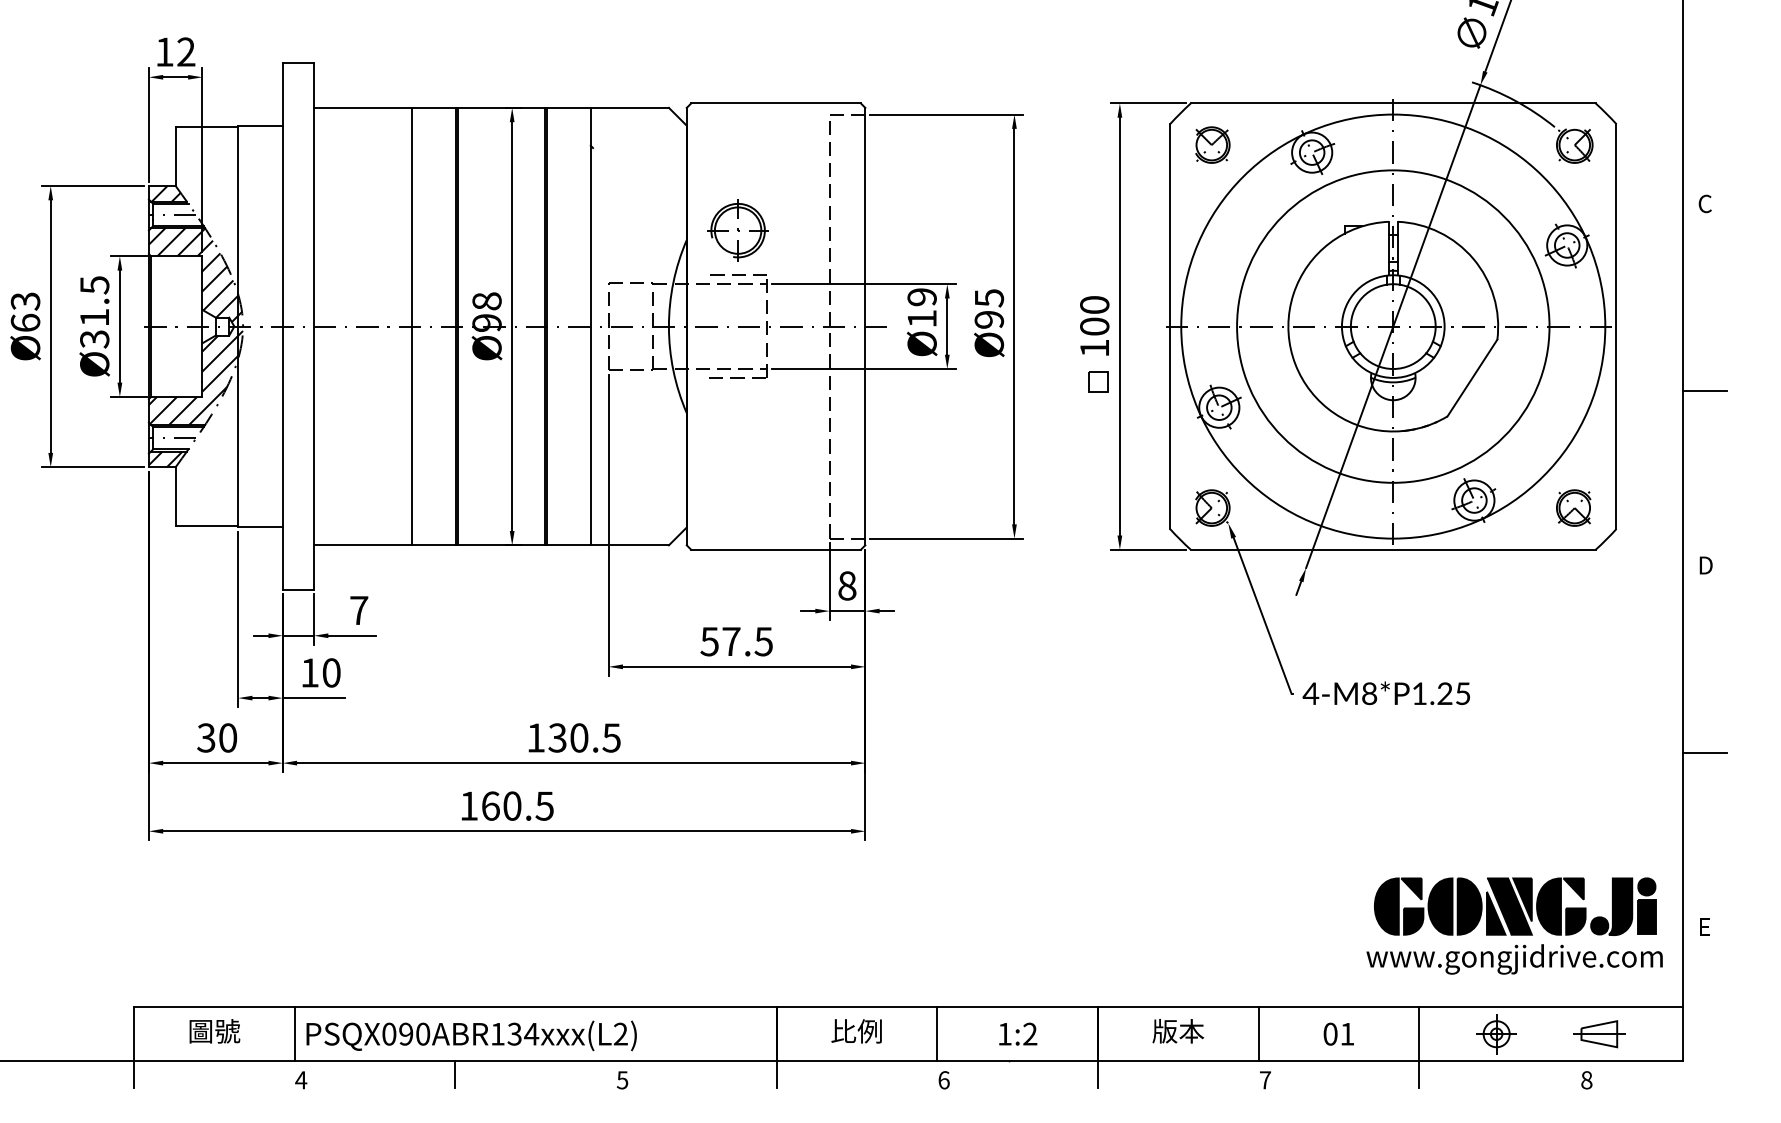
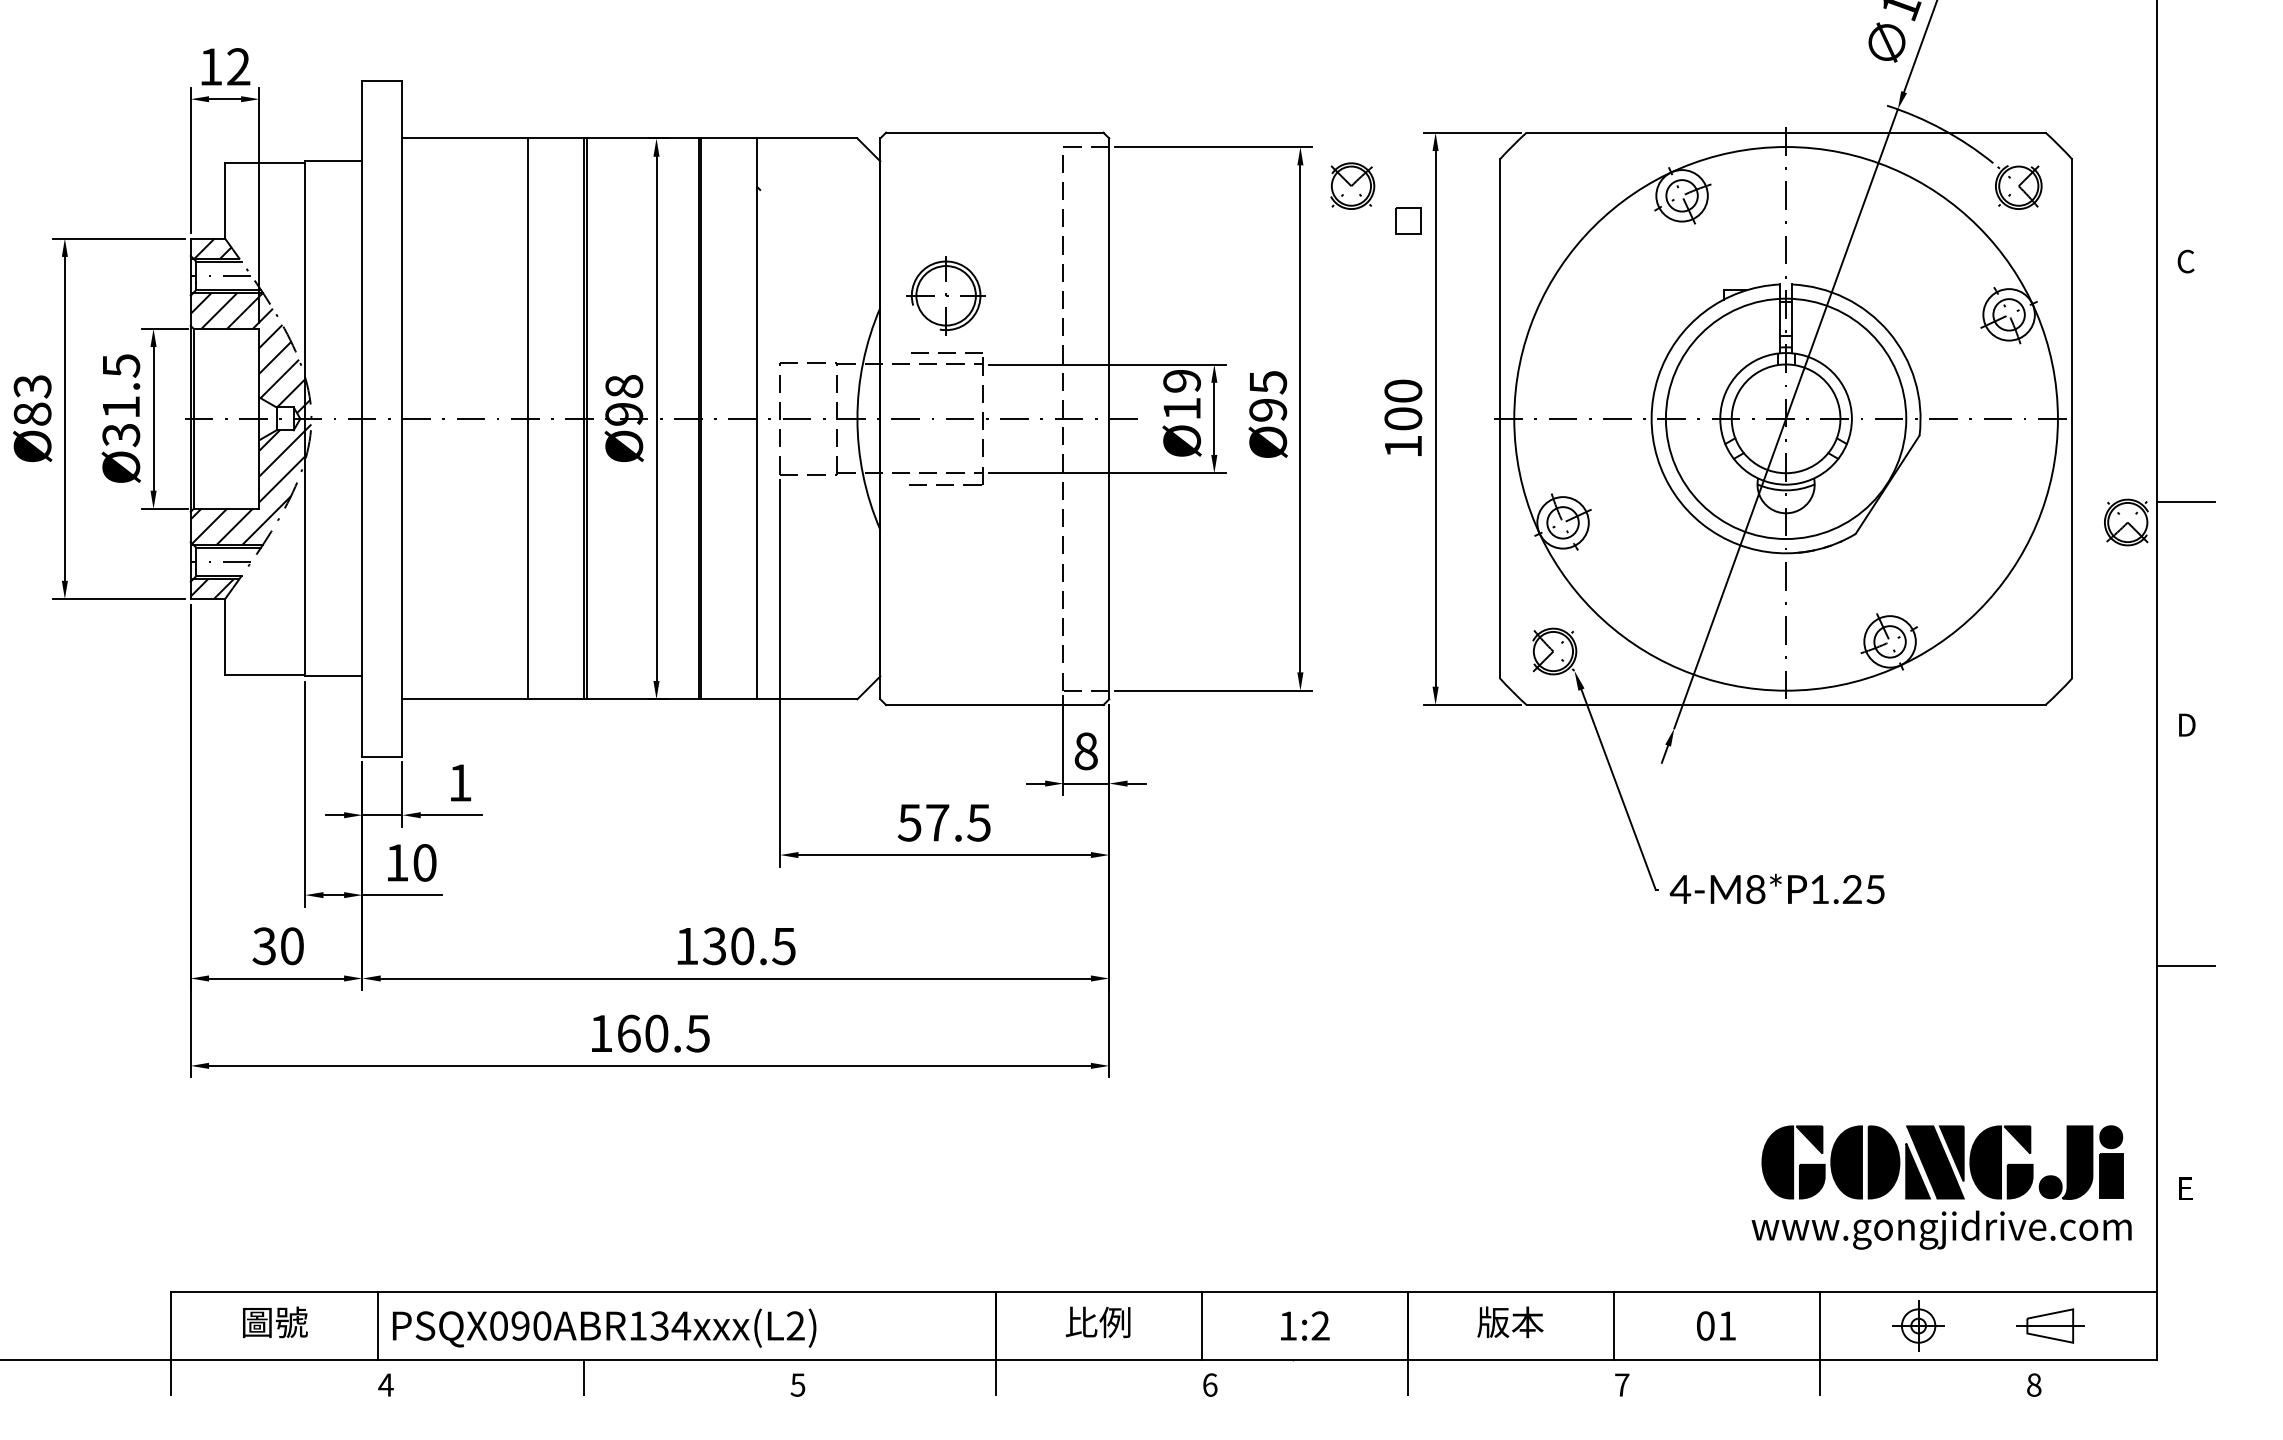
part: (1212, 144) -> (1352, 185), moved
text: (25, 322) -> (32, 413), Ø63 -> Ø83
circle: (1392, 326) -> (1785, 418), size x0.6
part: (1098, 381) -> (1408, 220), moved
part: (1573, 508) -> (2126, 522), moved
text: (359, 610) -> (460, 782), 7 -> 1

